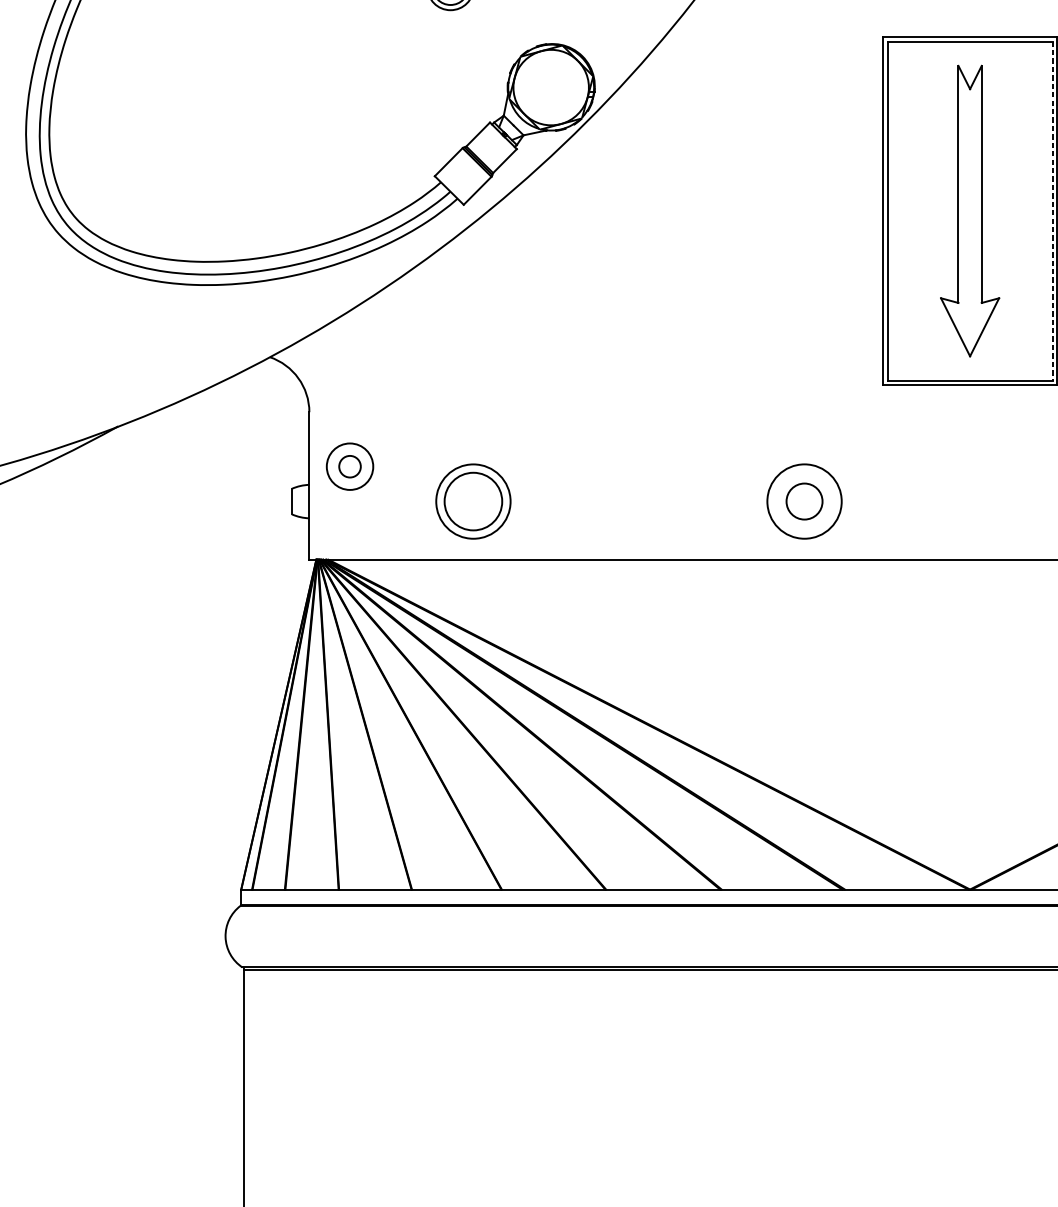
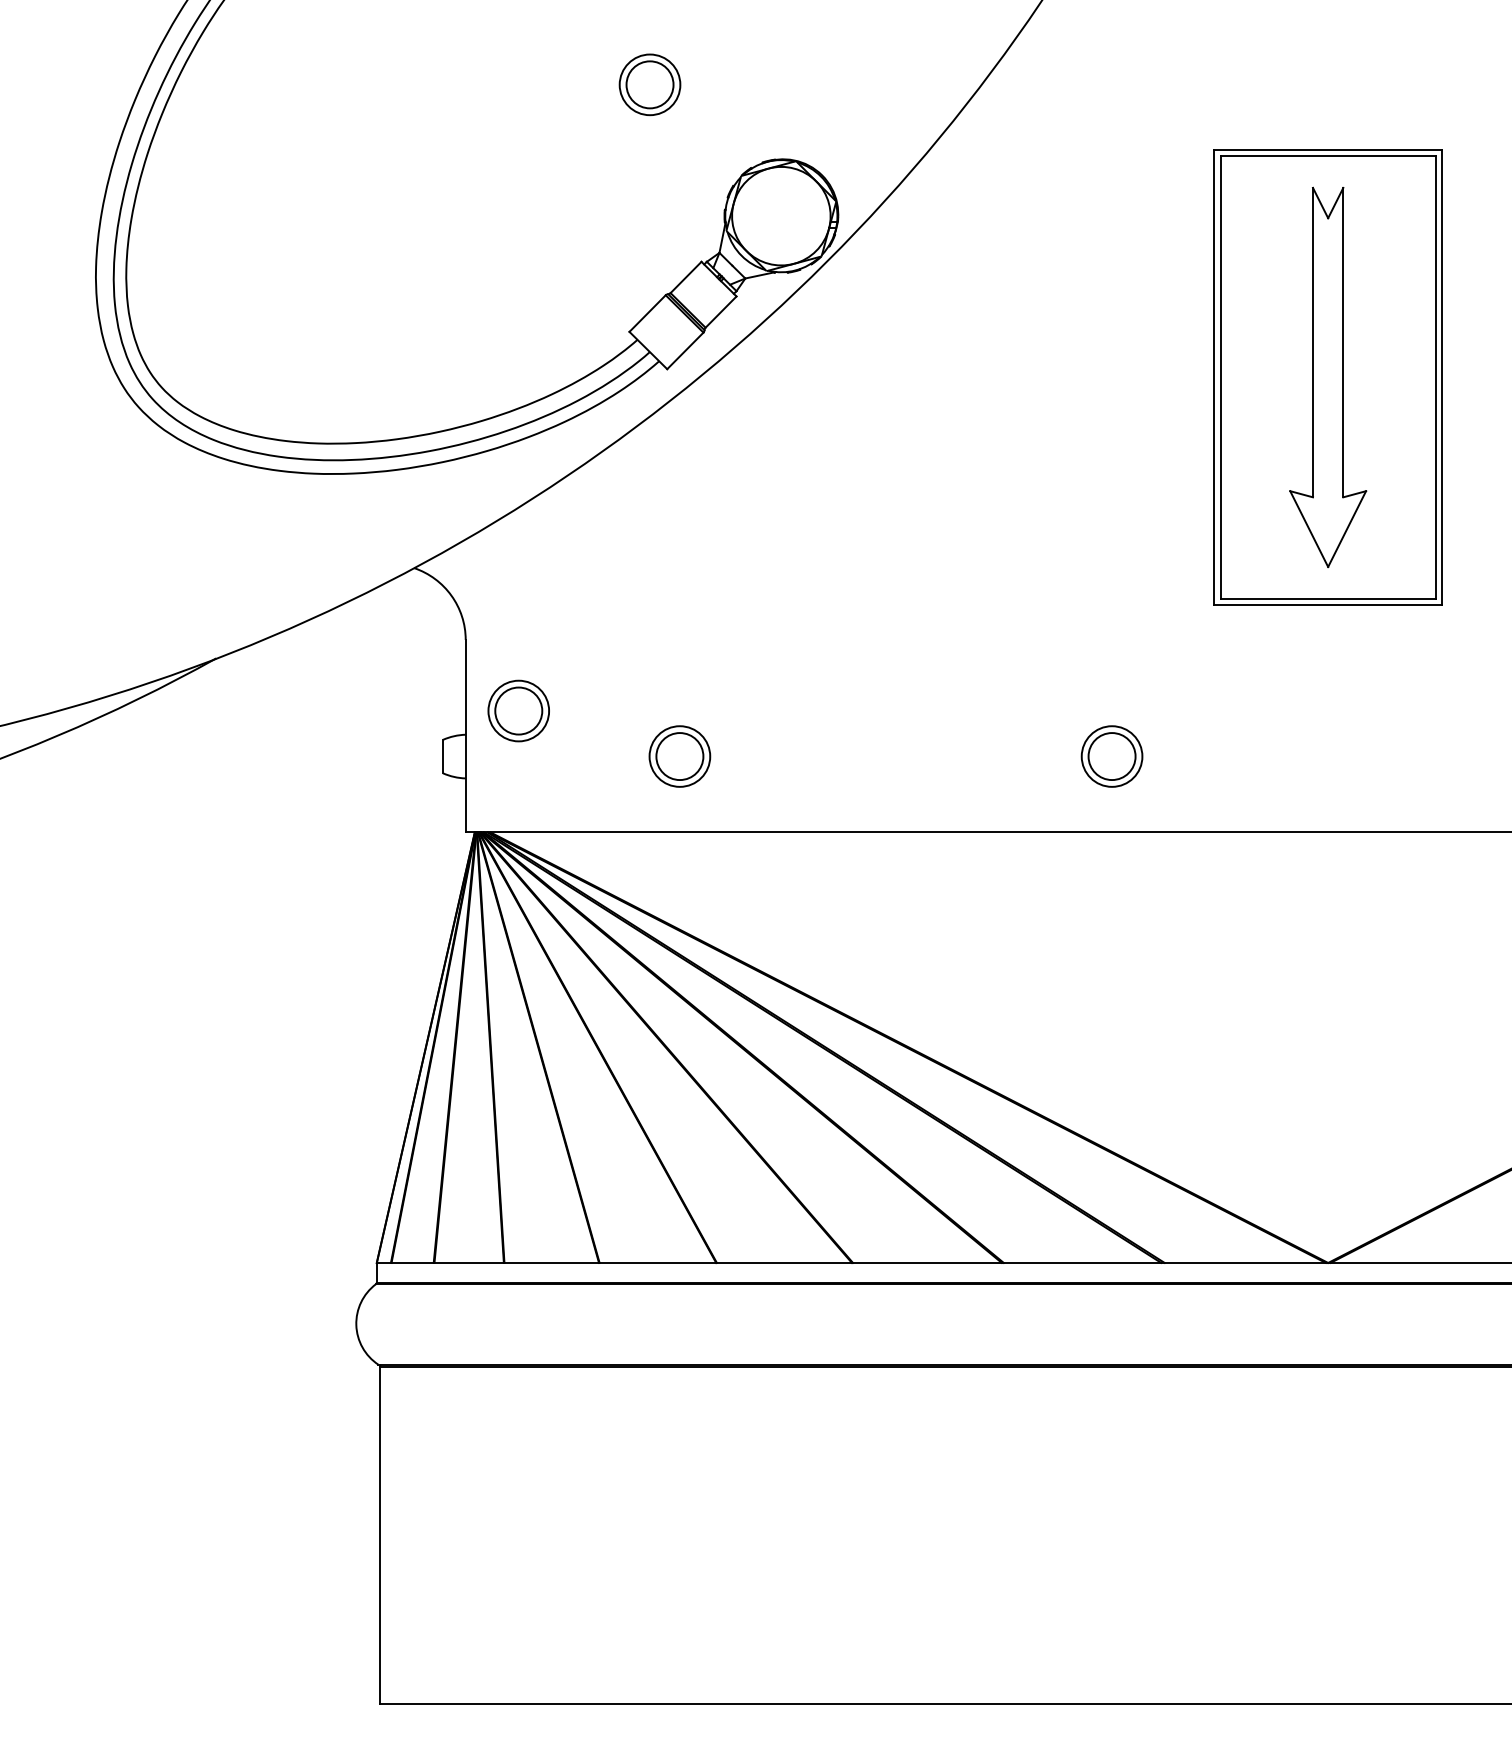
line: (1052, 211) -> (1435, 377), dashed -> solid
circle: (349, 466) -> (518, 710), size x1.67
part: (473, 501) -> (679, 756), size x0.62
circle: (804, 501) -> (1111, 756), size x0.62

